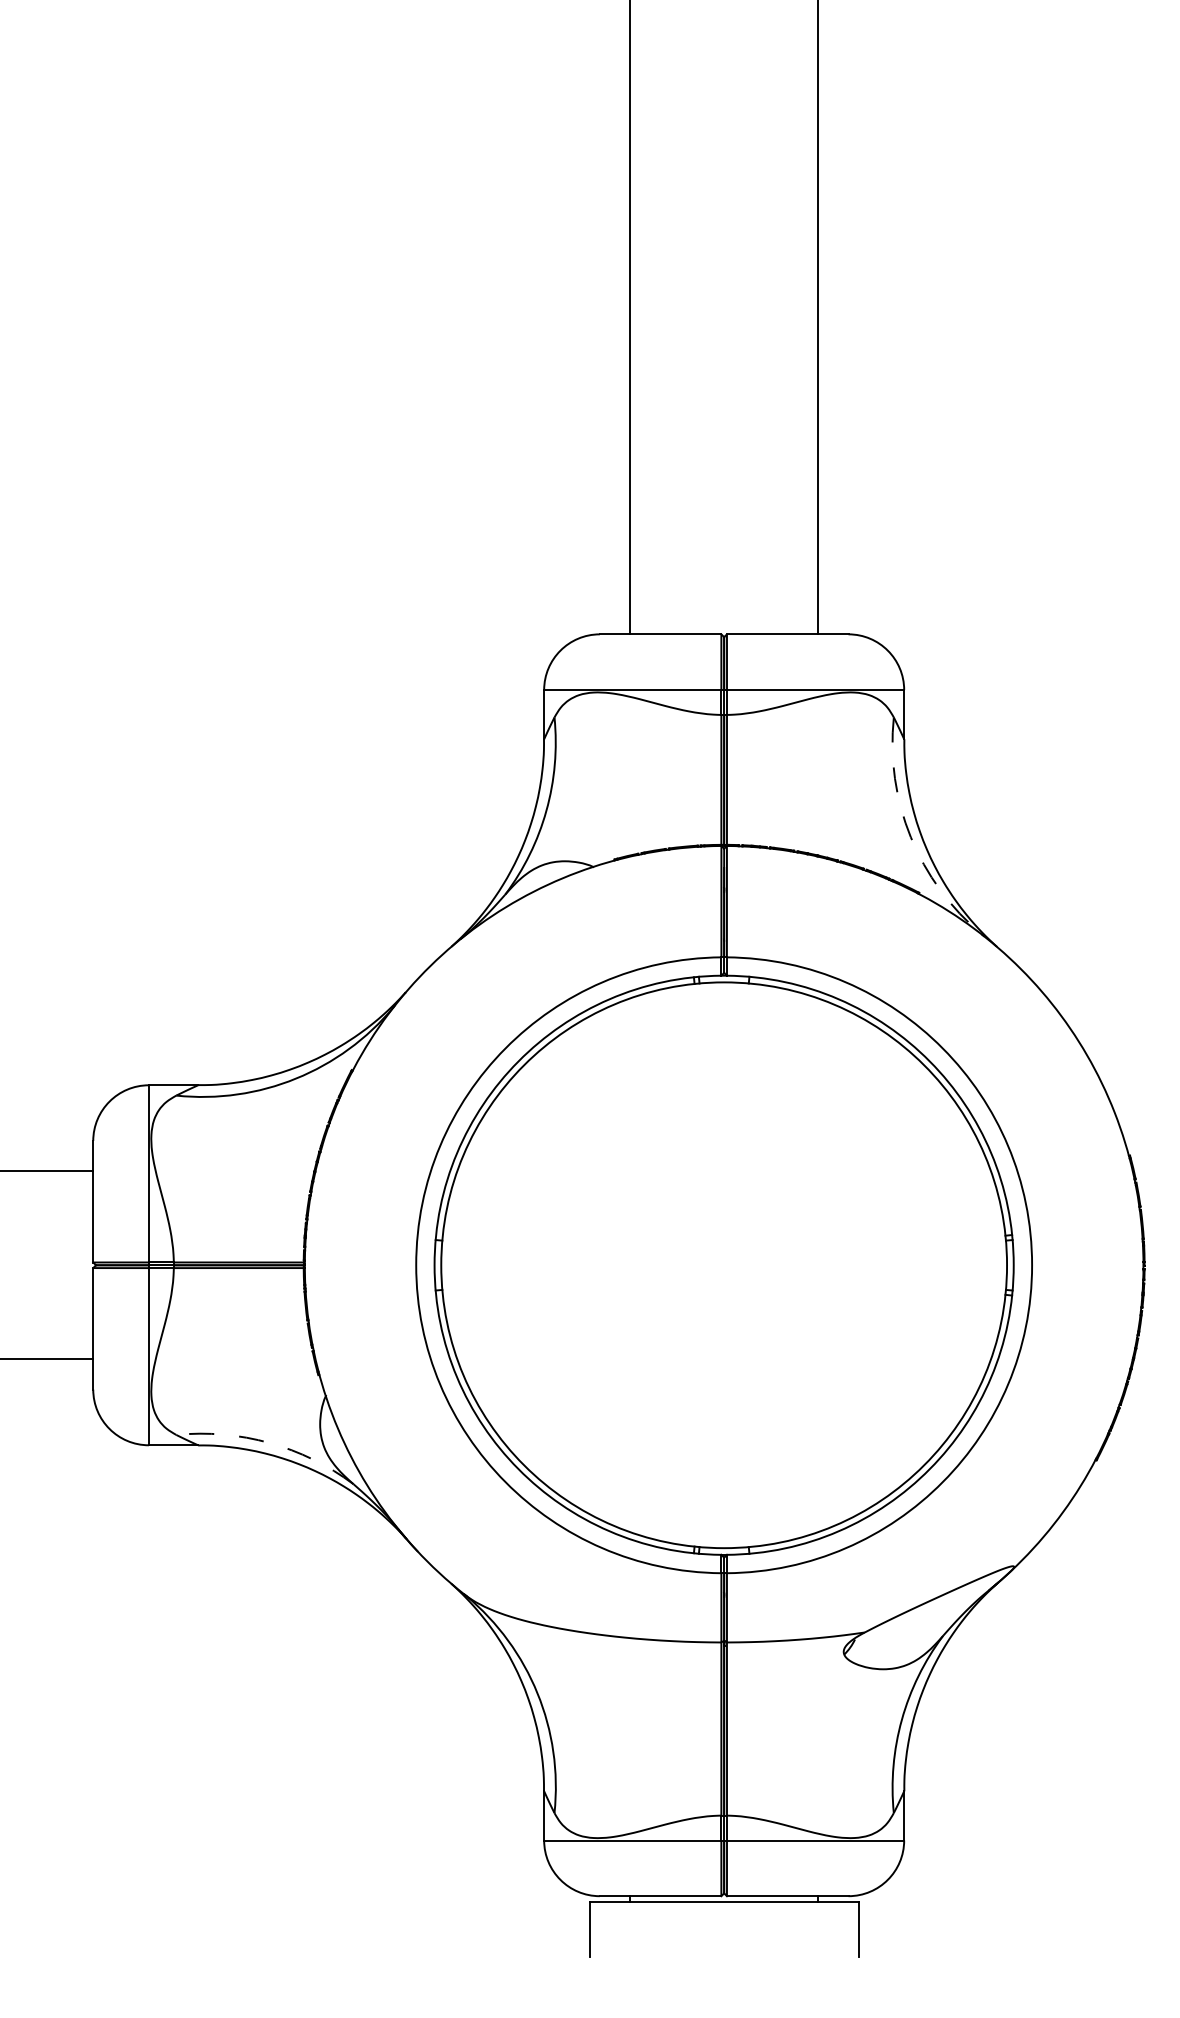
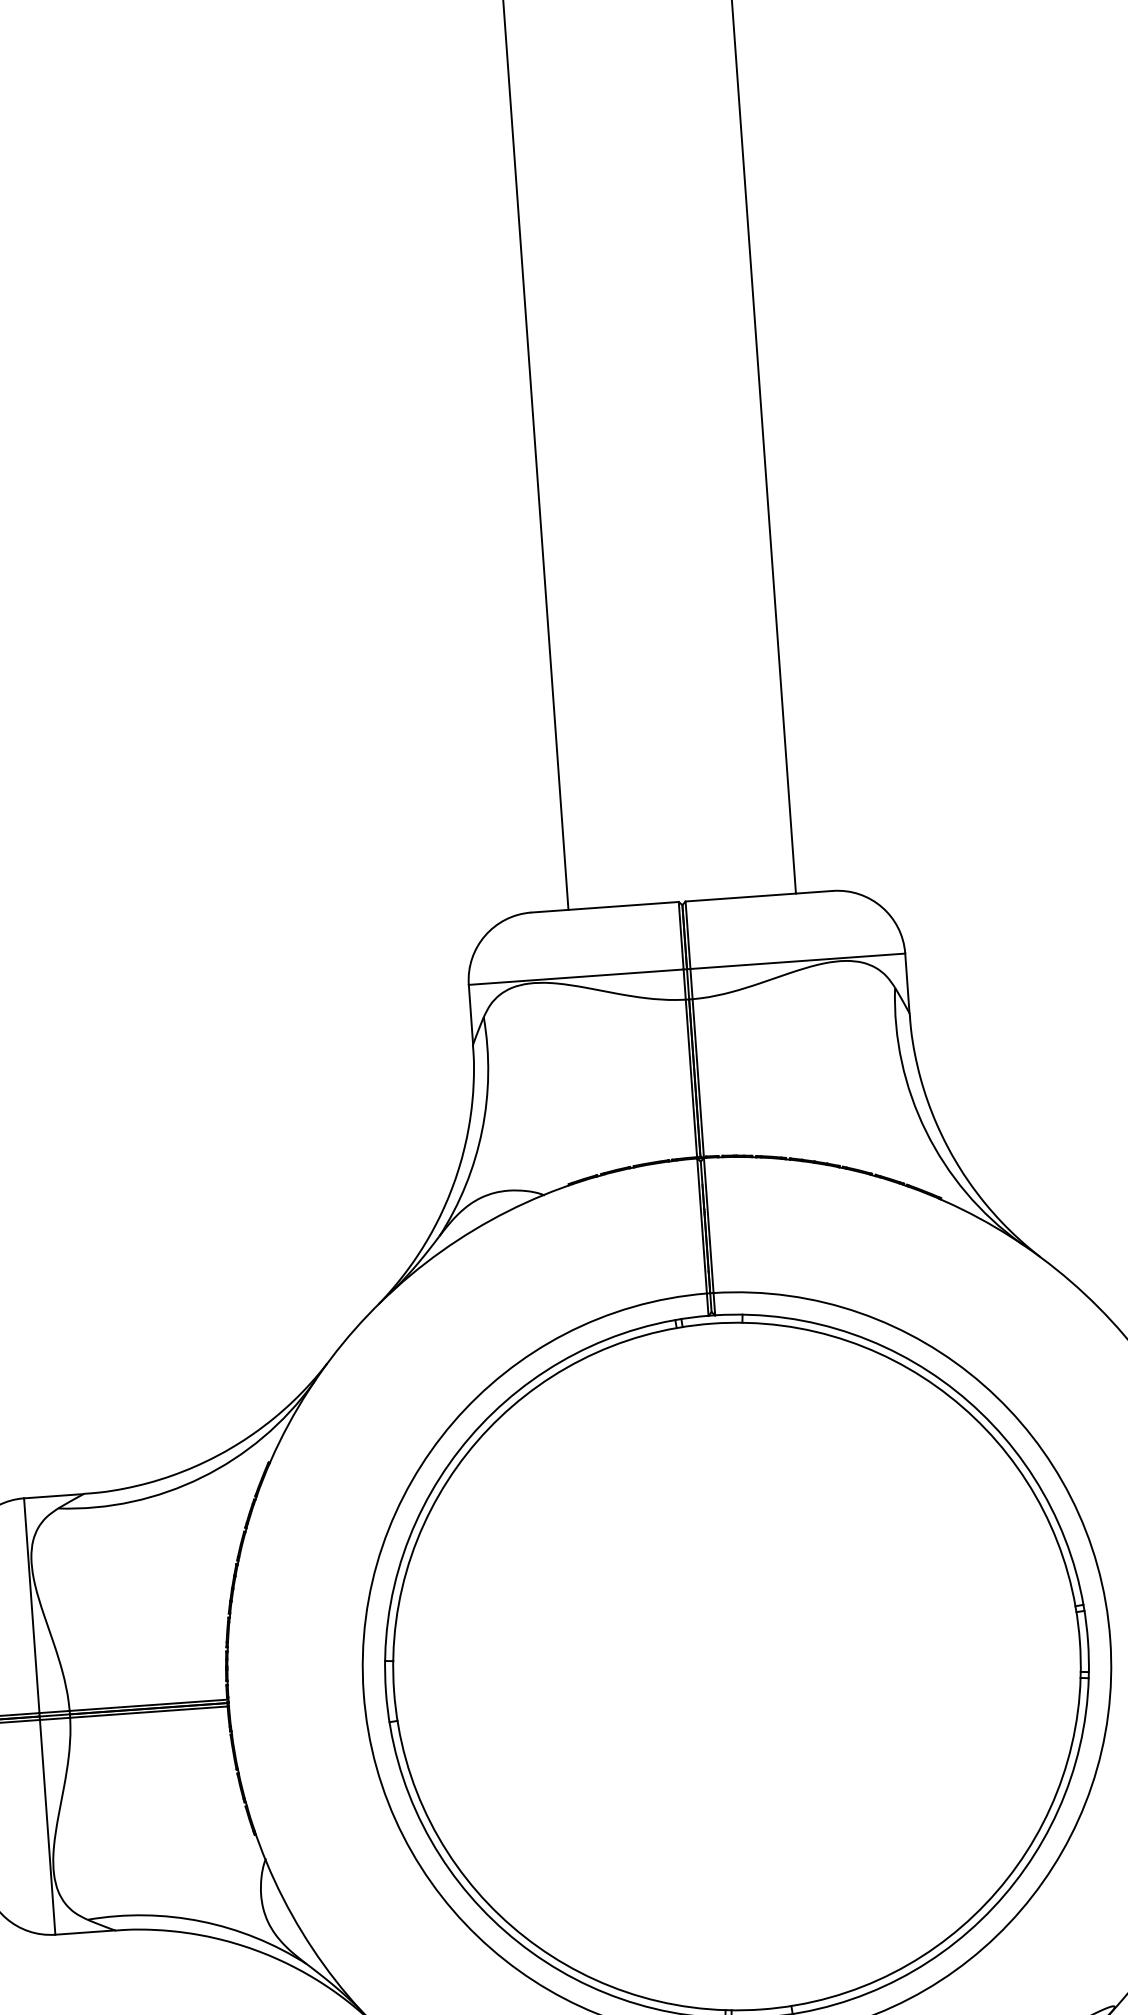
arc: (910, 837) -> (925, 1131), dashed -> solid
arc: (269, 1442) -> (201, 1920), dashed -> solid

